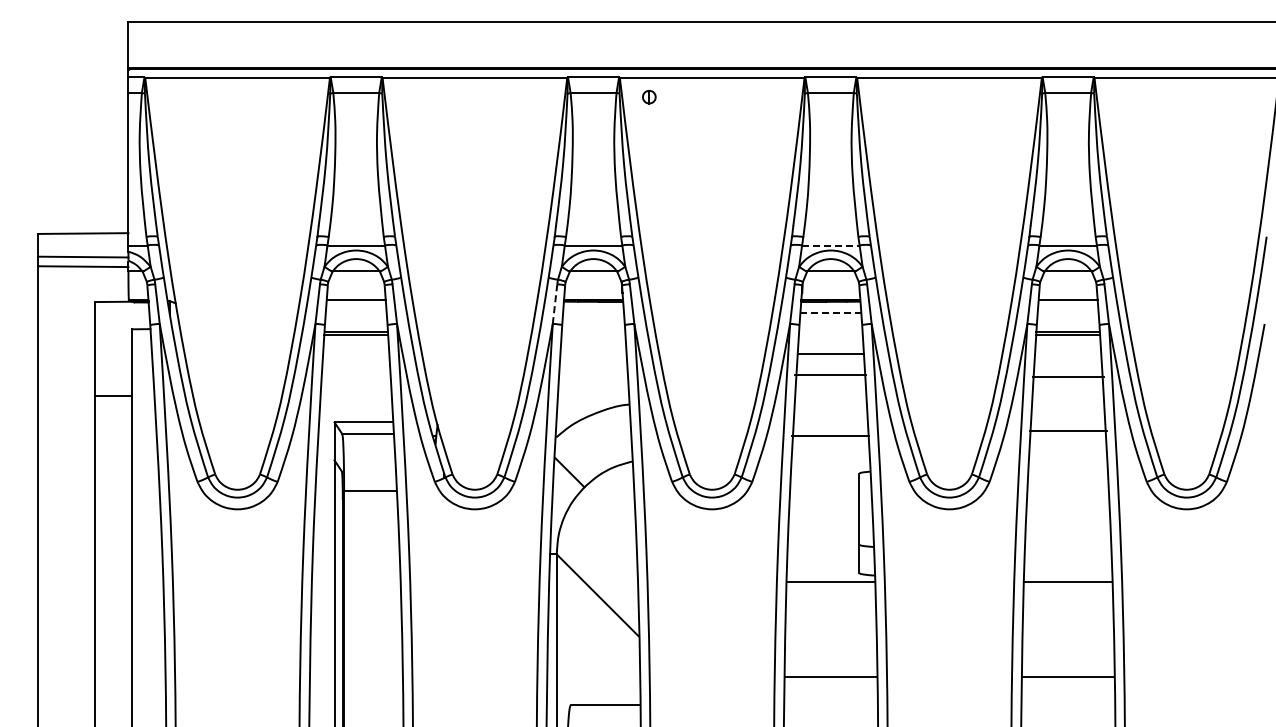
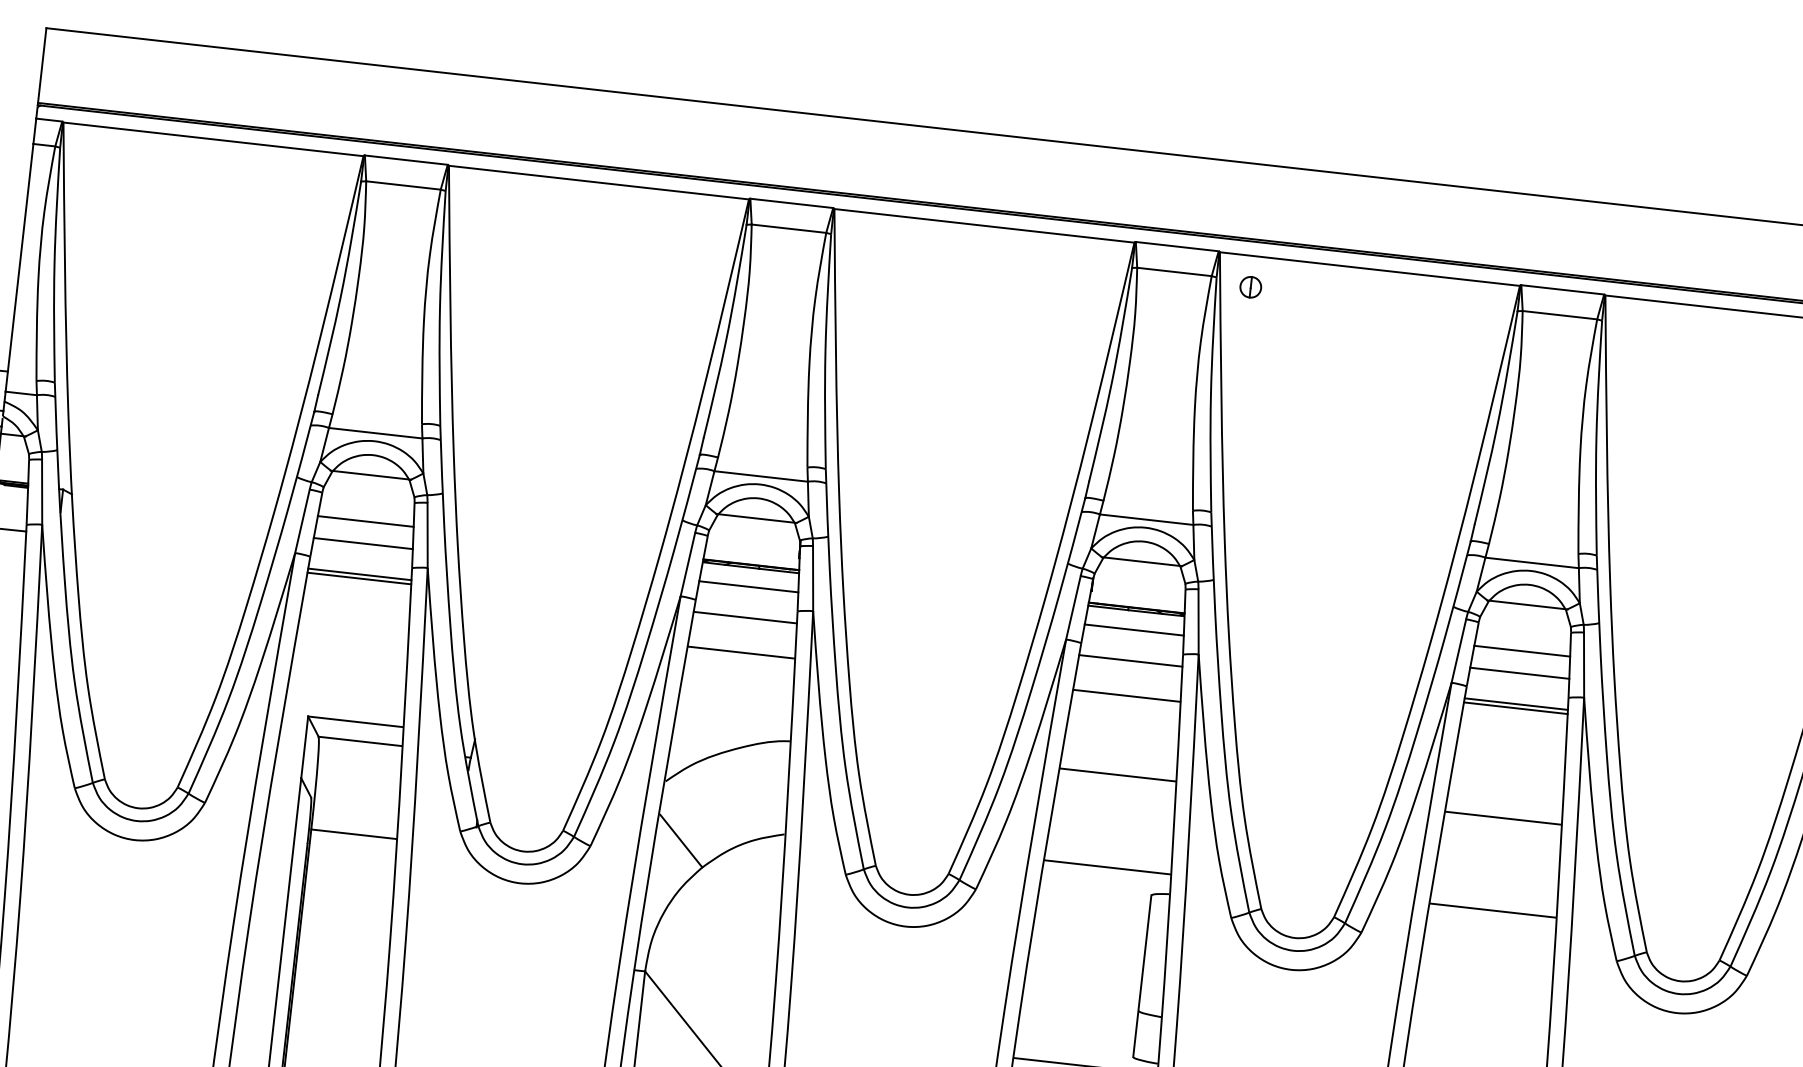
part: (649, 97) -> (1251, 287), moved
line: (830, 245) -> (1146, 519), dashed -> solid
line: (555, 304) -> (688, 565), dashed -> solid
line: (355, 313) -> (362, 543), added
line: (593, 313) -> (748, 586), added
line: (831, 313) -> (1135, 630), dashed -> solid
line: (1067, 313) -> (1518, 673), added
line: (593, 332) -> (745, 617), added
line: (830, 332) -> (1130, 660), added
line: (593, 354) -> (741, 653), added
line: (830, 374) -> (1117, 774), moved
line: (1067, 376) -> (1502, 817), moved
line: (1067, 430) -> (1492, 910), moved
line: (830, 435) -> (1107, 867), moved

